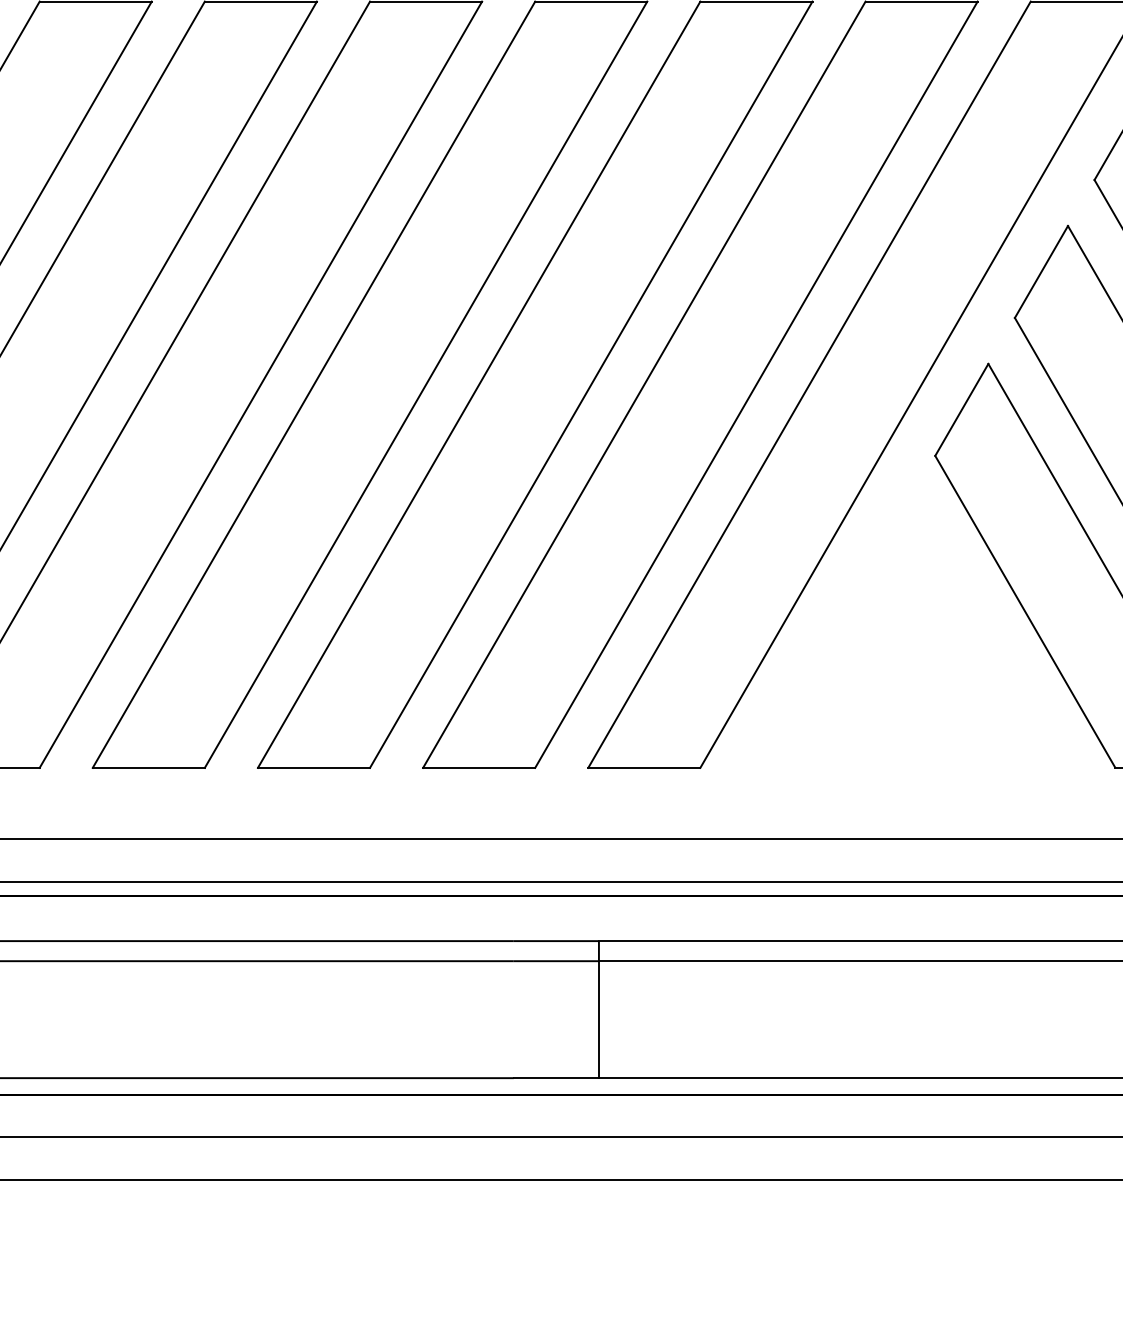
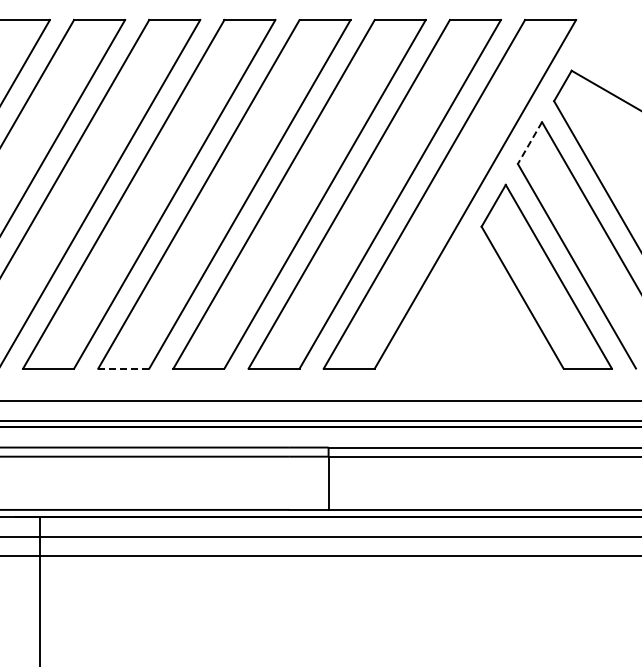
line: (1040, 272) -> (529, 143), solid -> dashed
line: (148, 767) -> (123, 368), solid -> dashed

